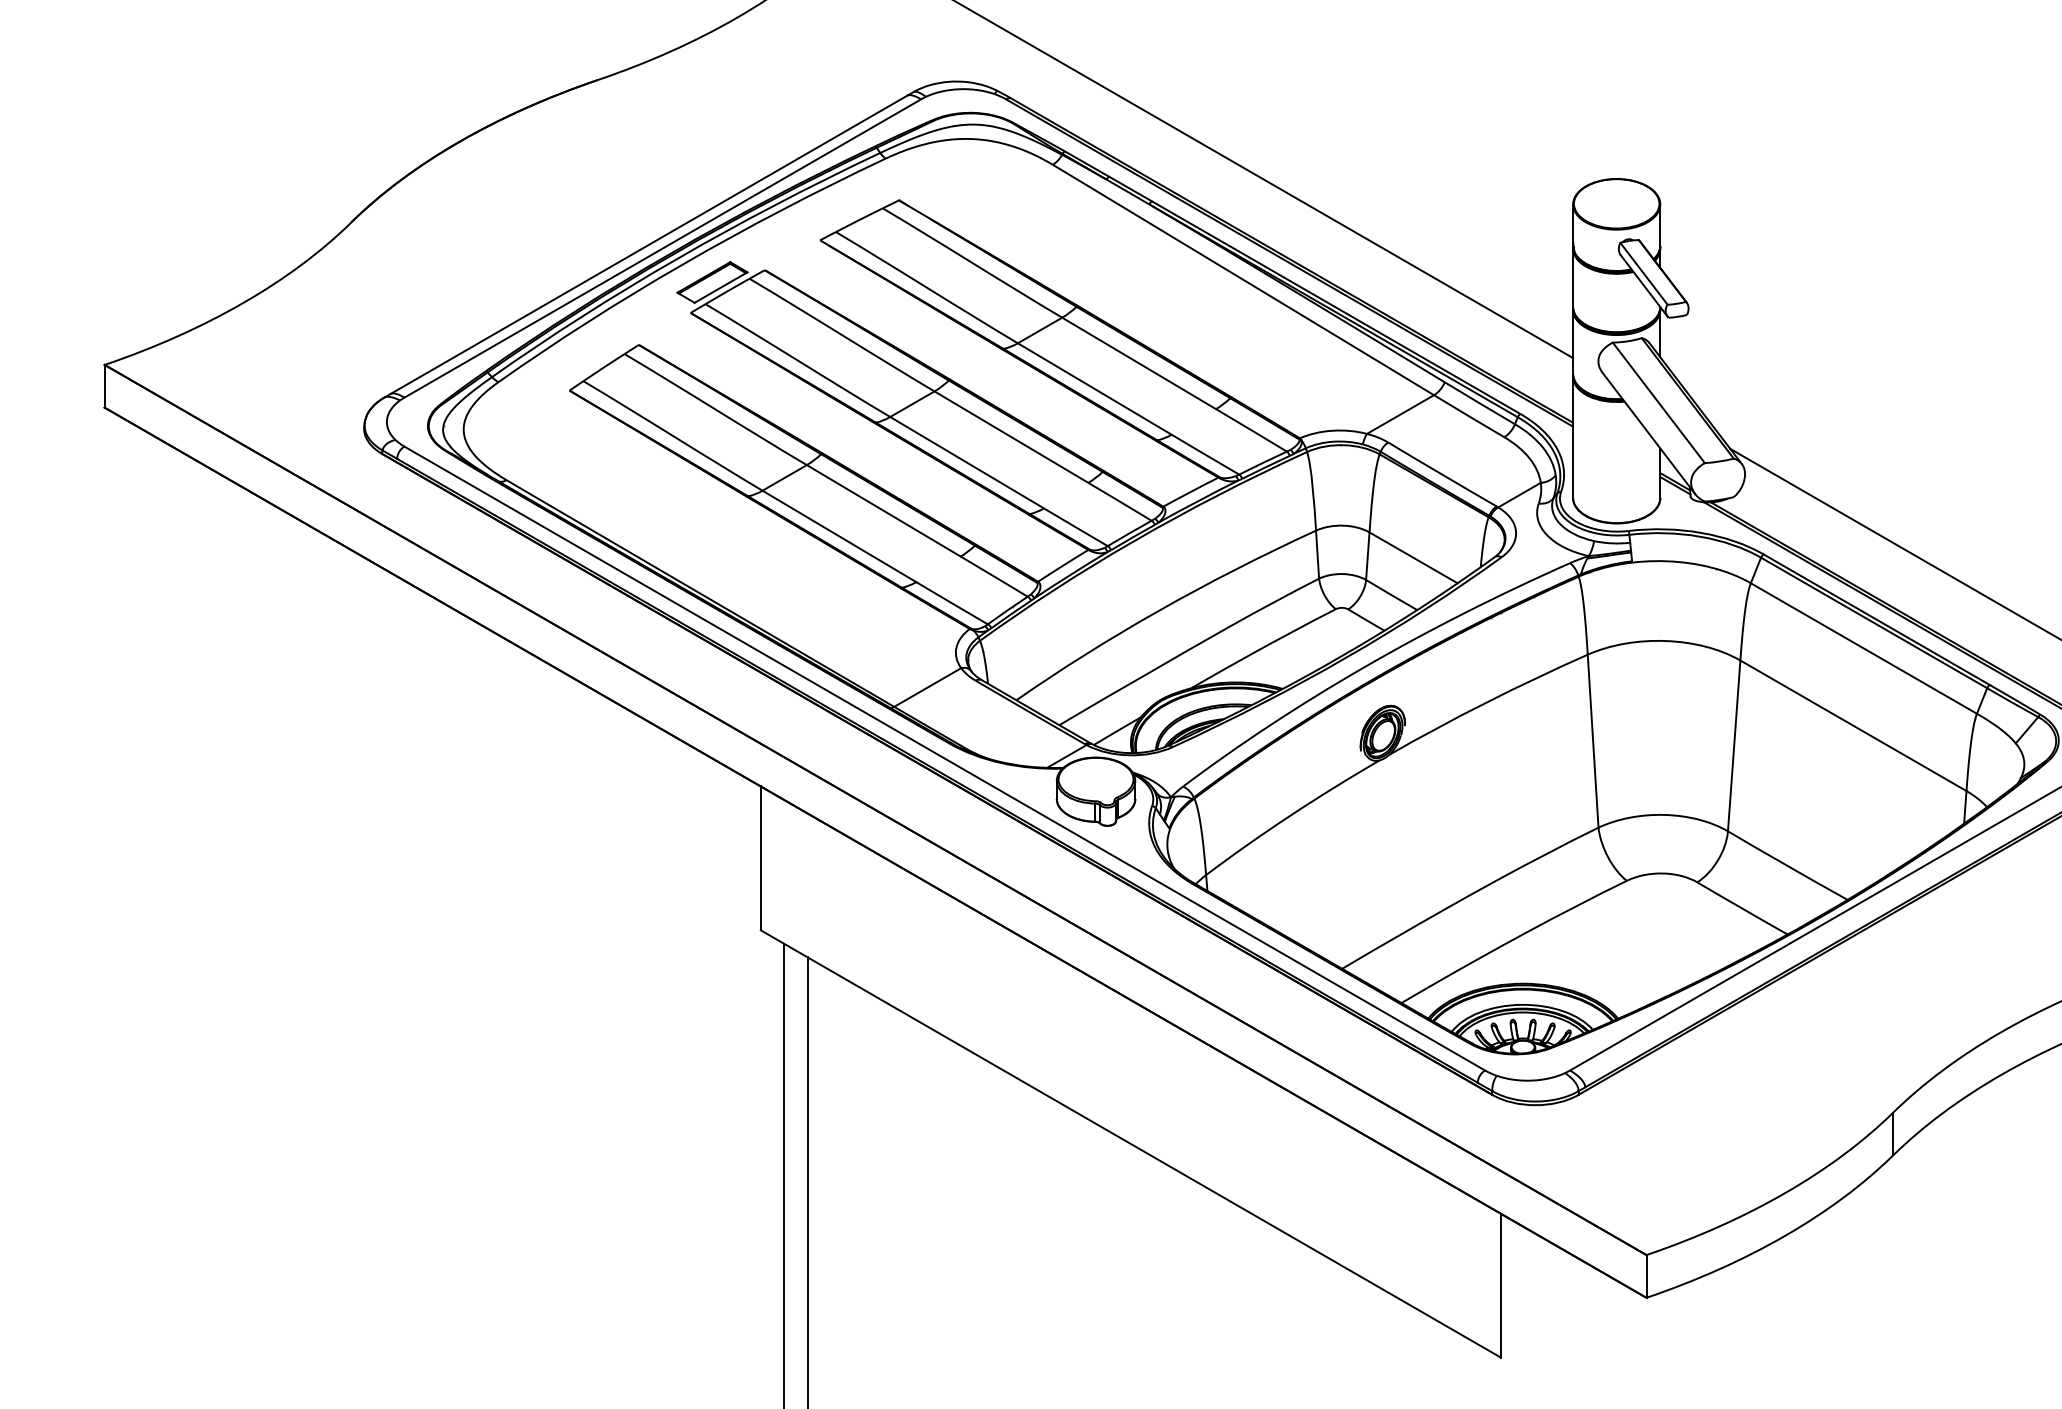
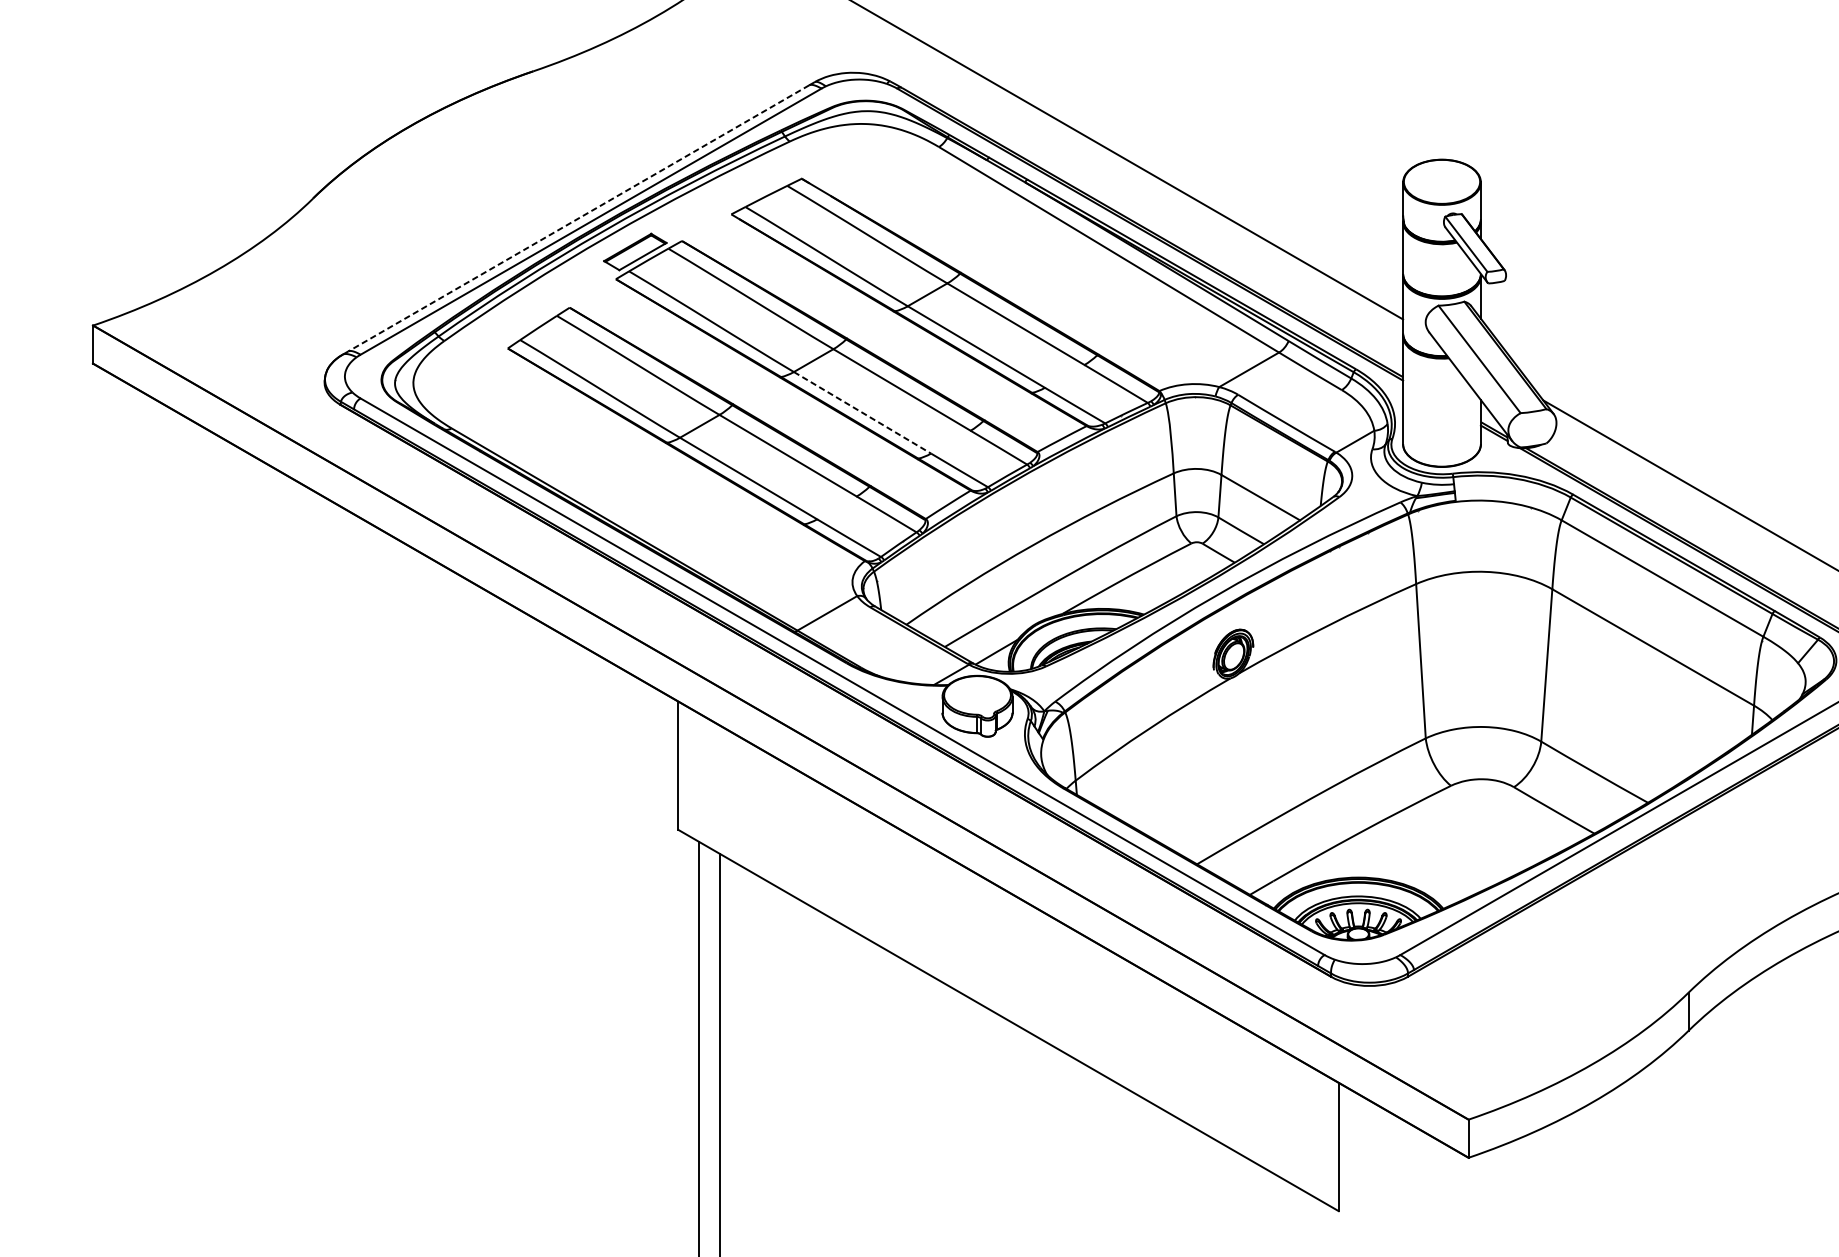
line: (648, 245) -> (578, 219), solid -> dashed
line: (967, 462) -> (862, 412), solid -> dashed

